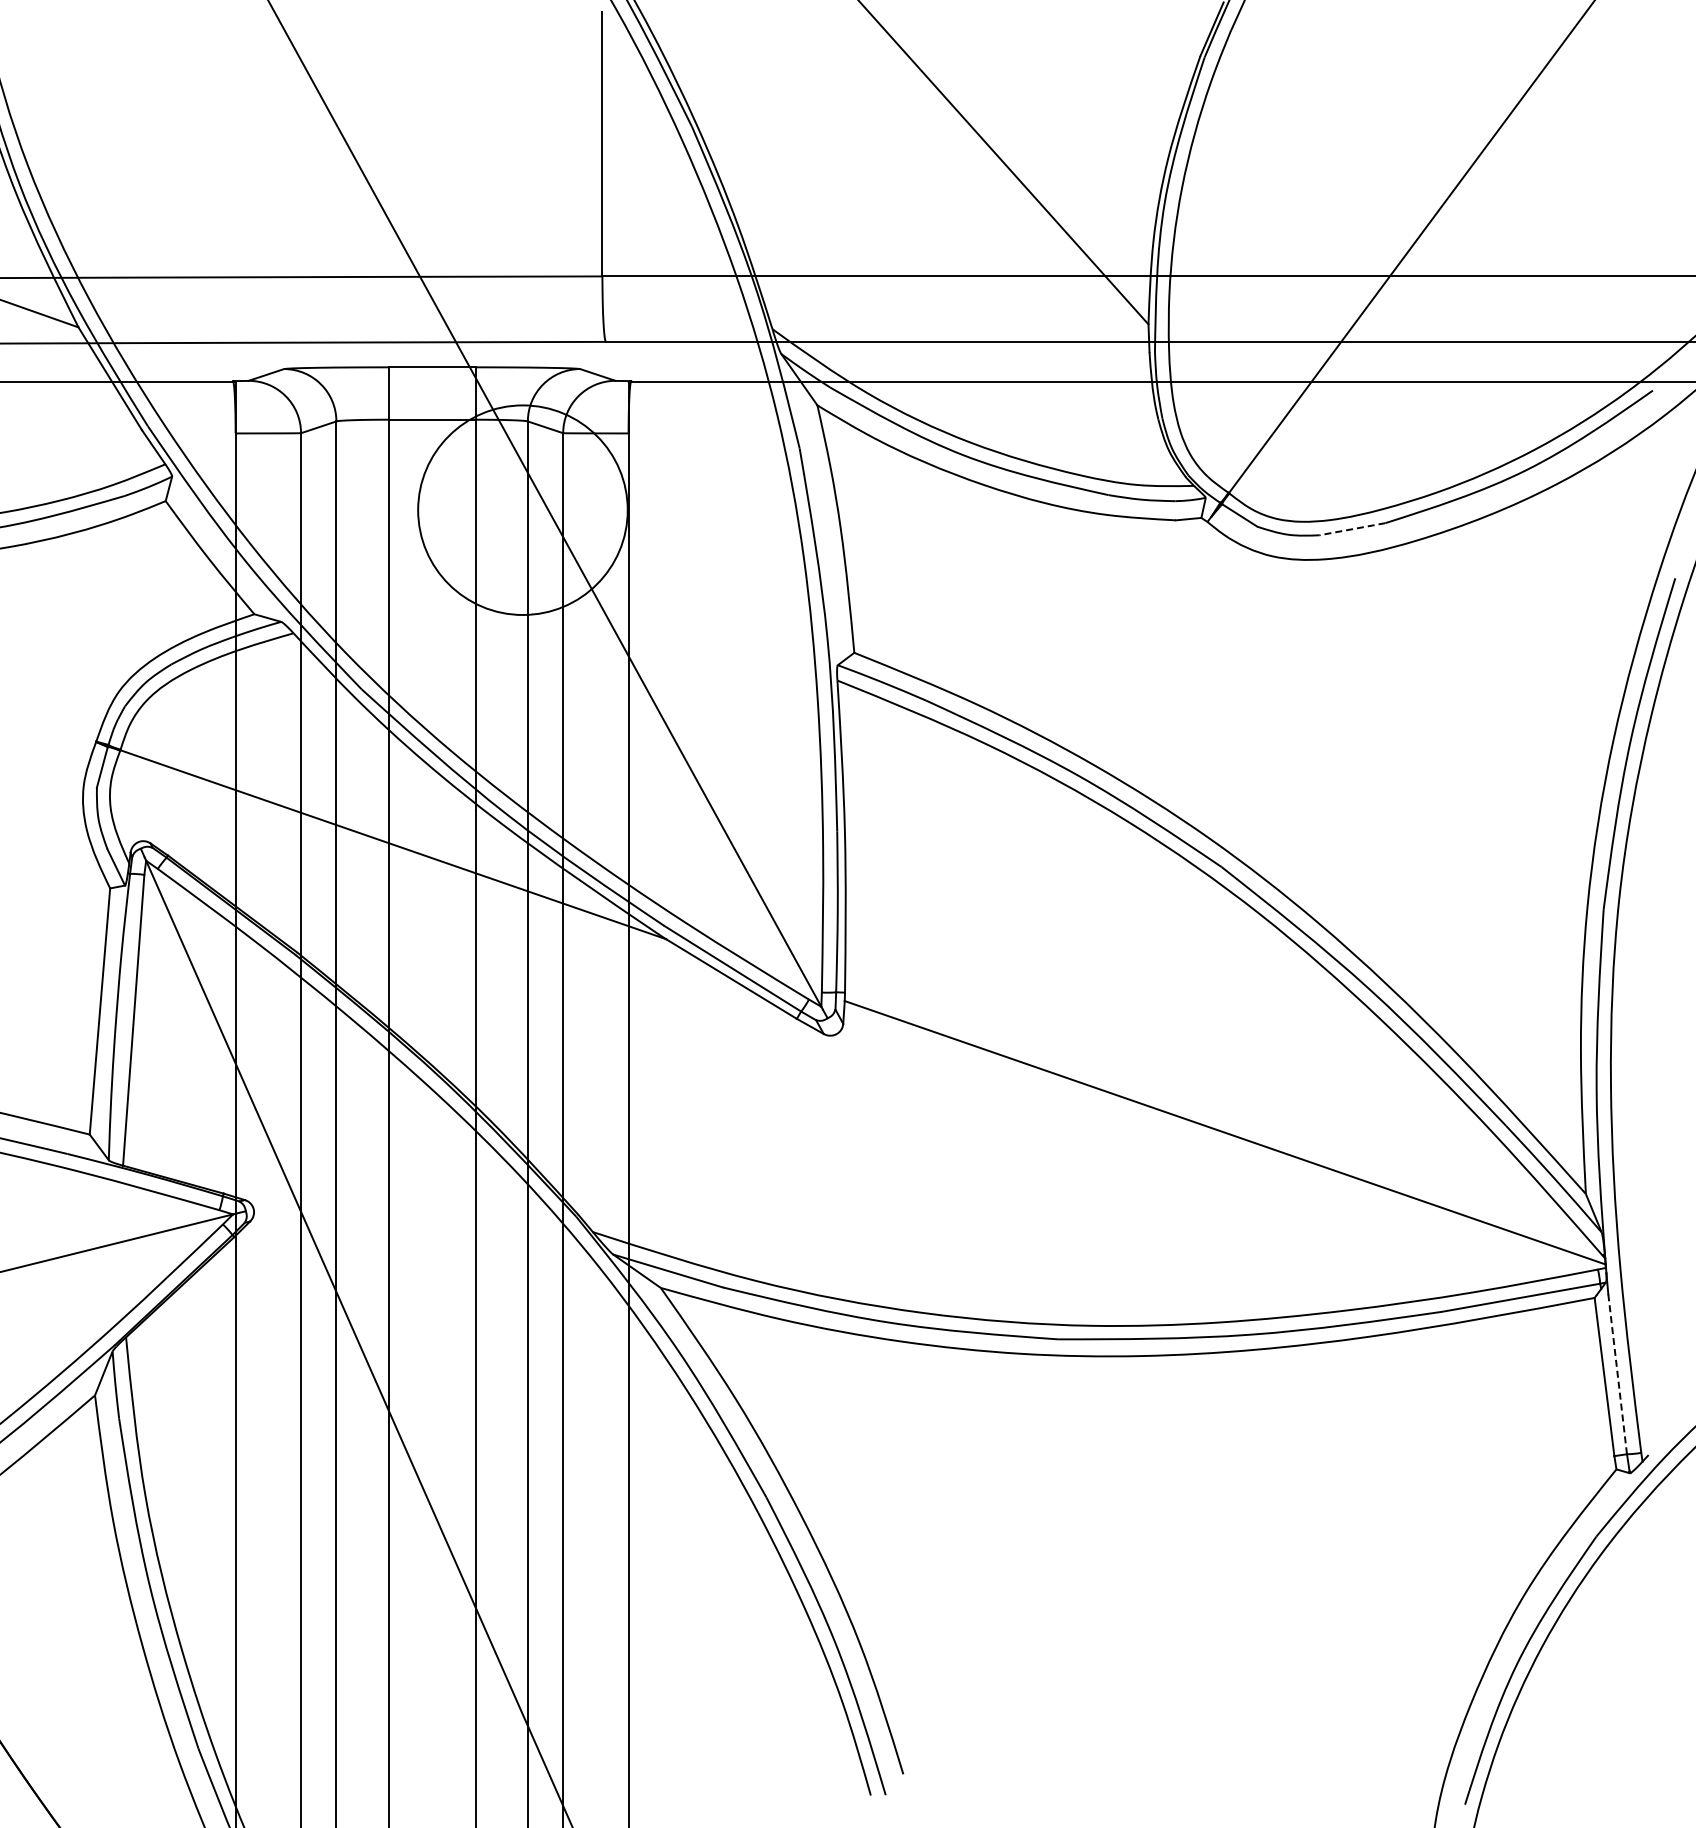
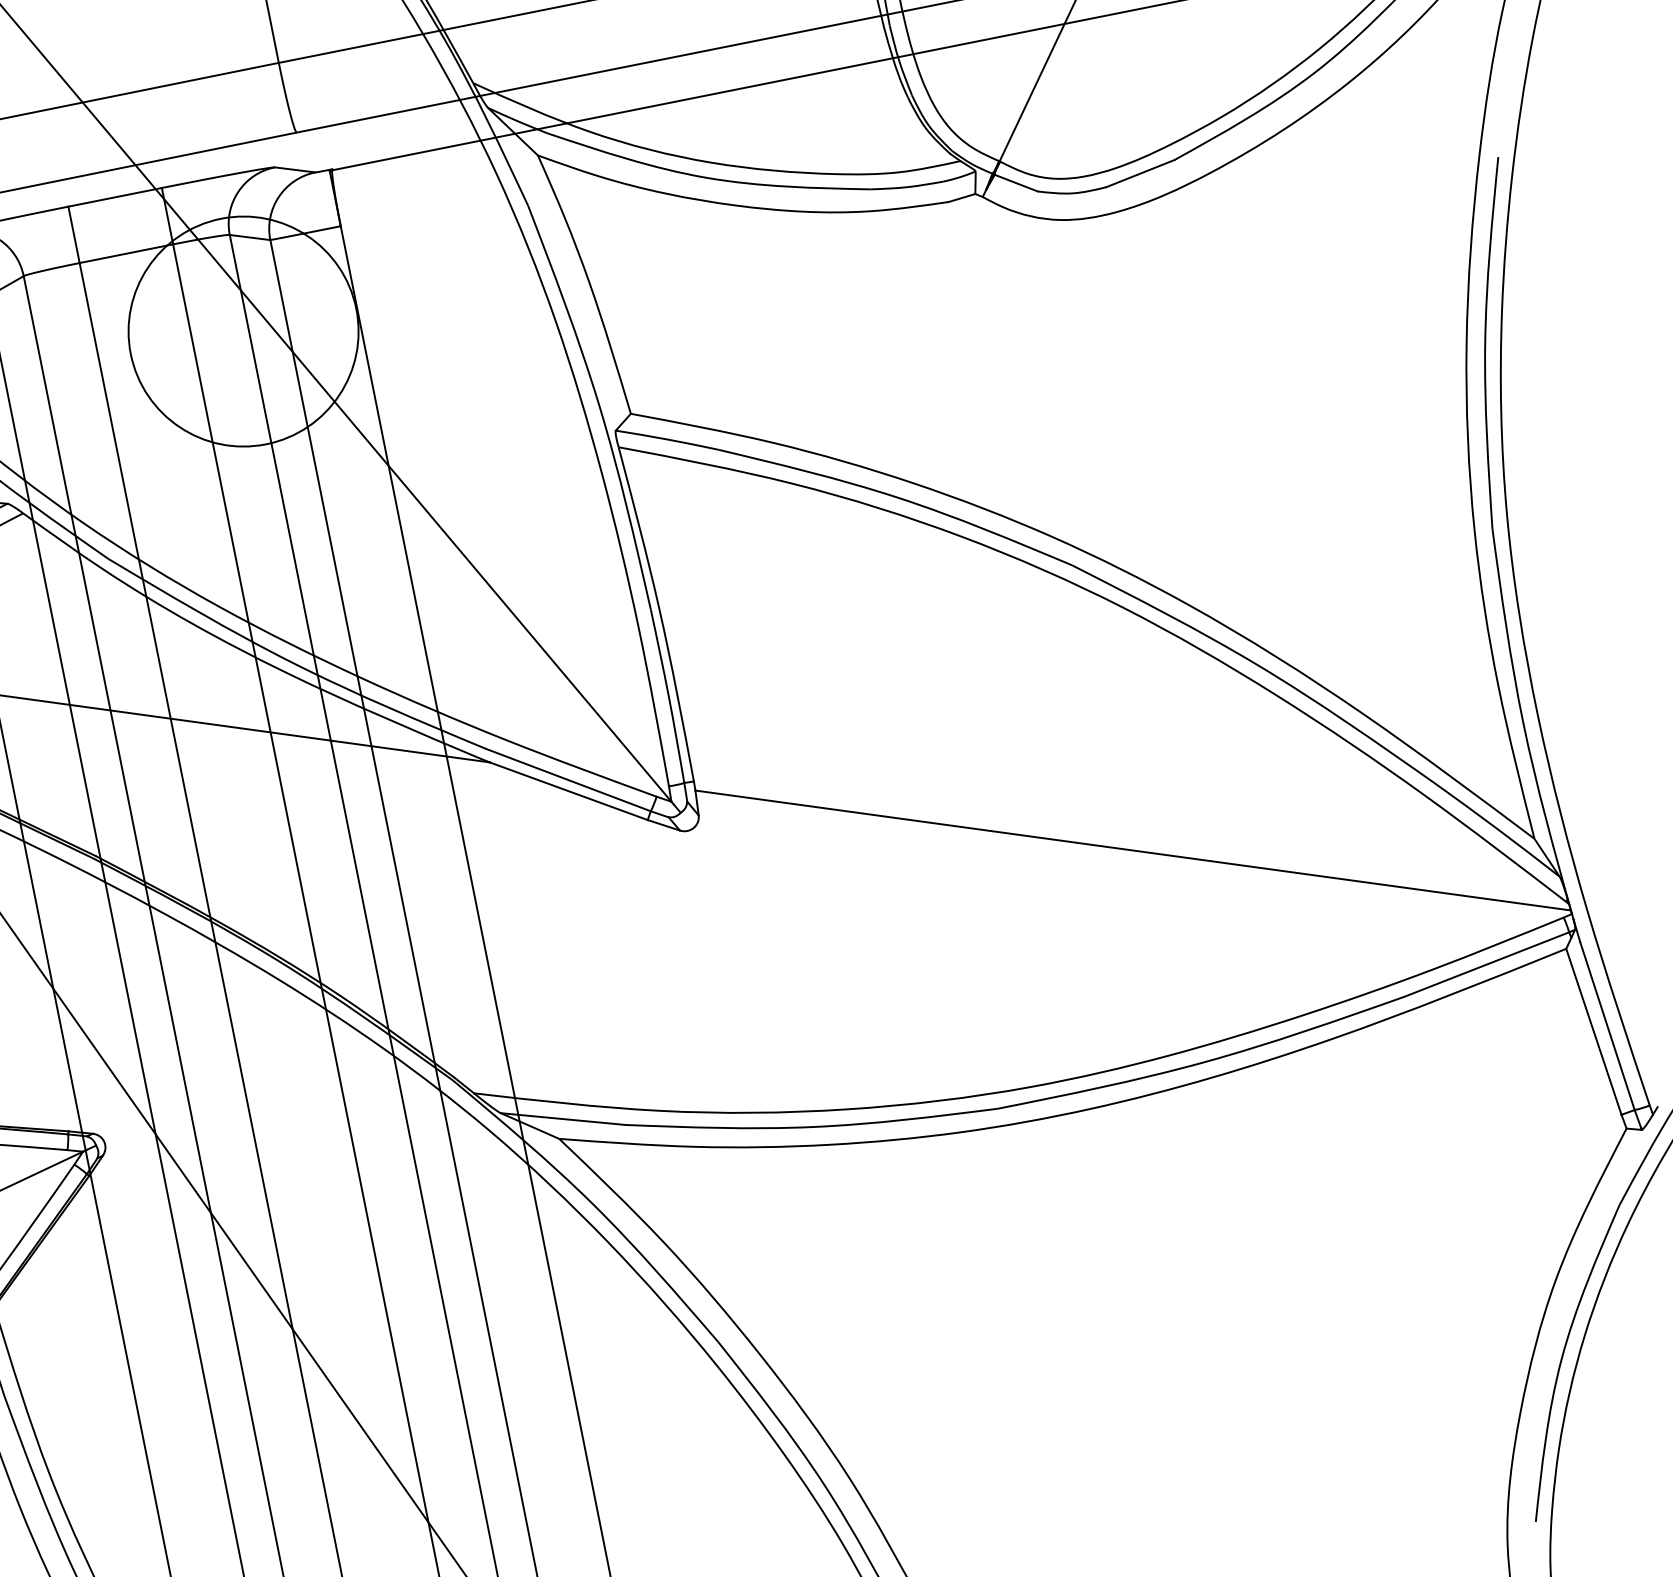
line: (1352, 529) -> (1140, 173), dashed -> solid
line: (1617, 1373) -> (1607, 1025), dashed -> solid

